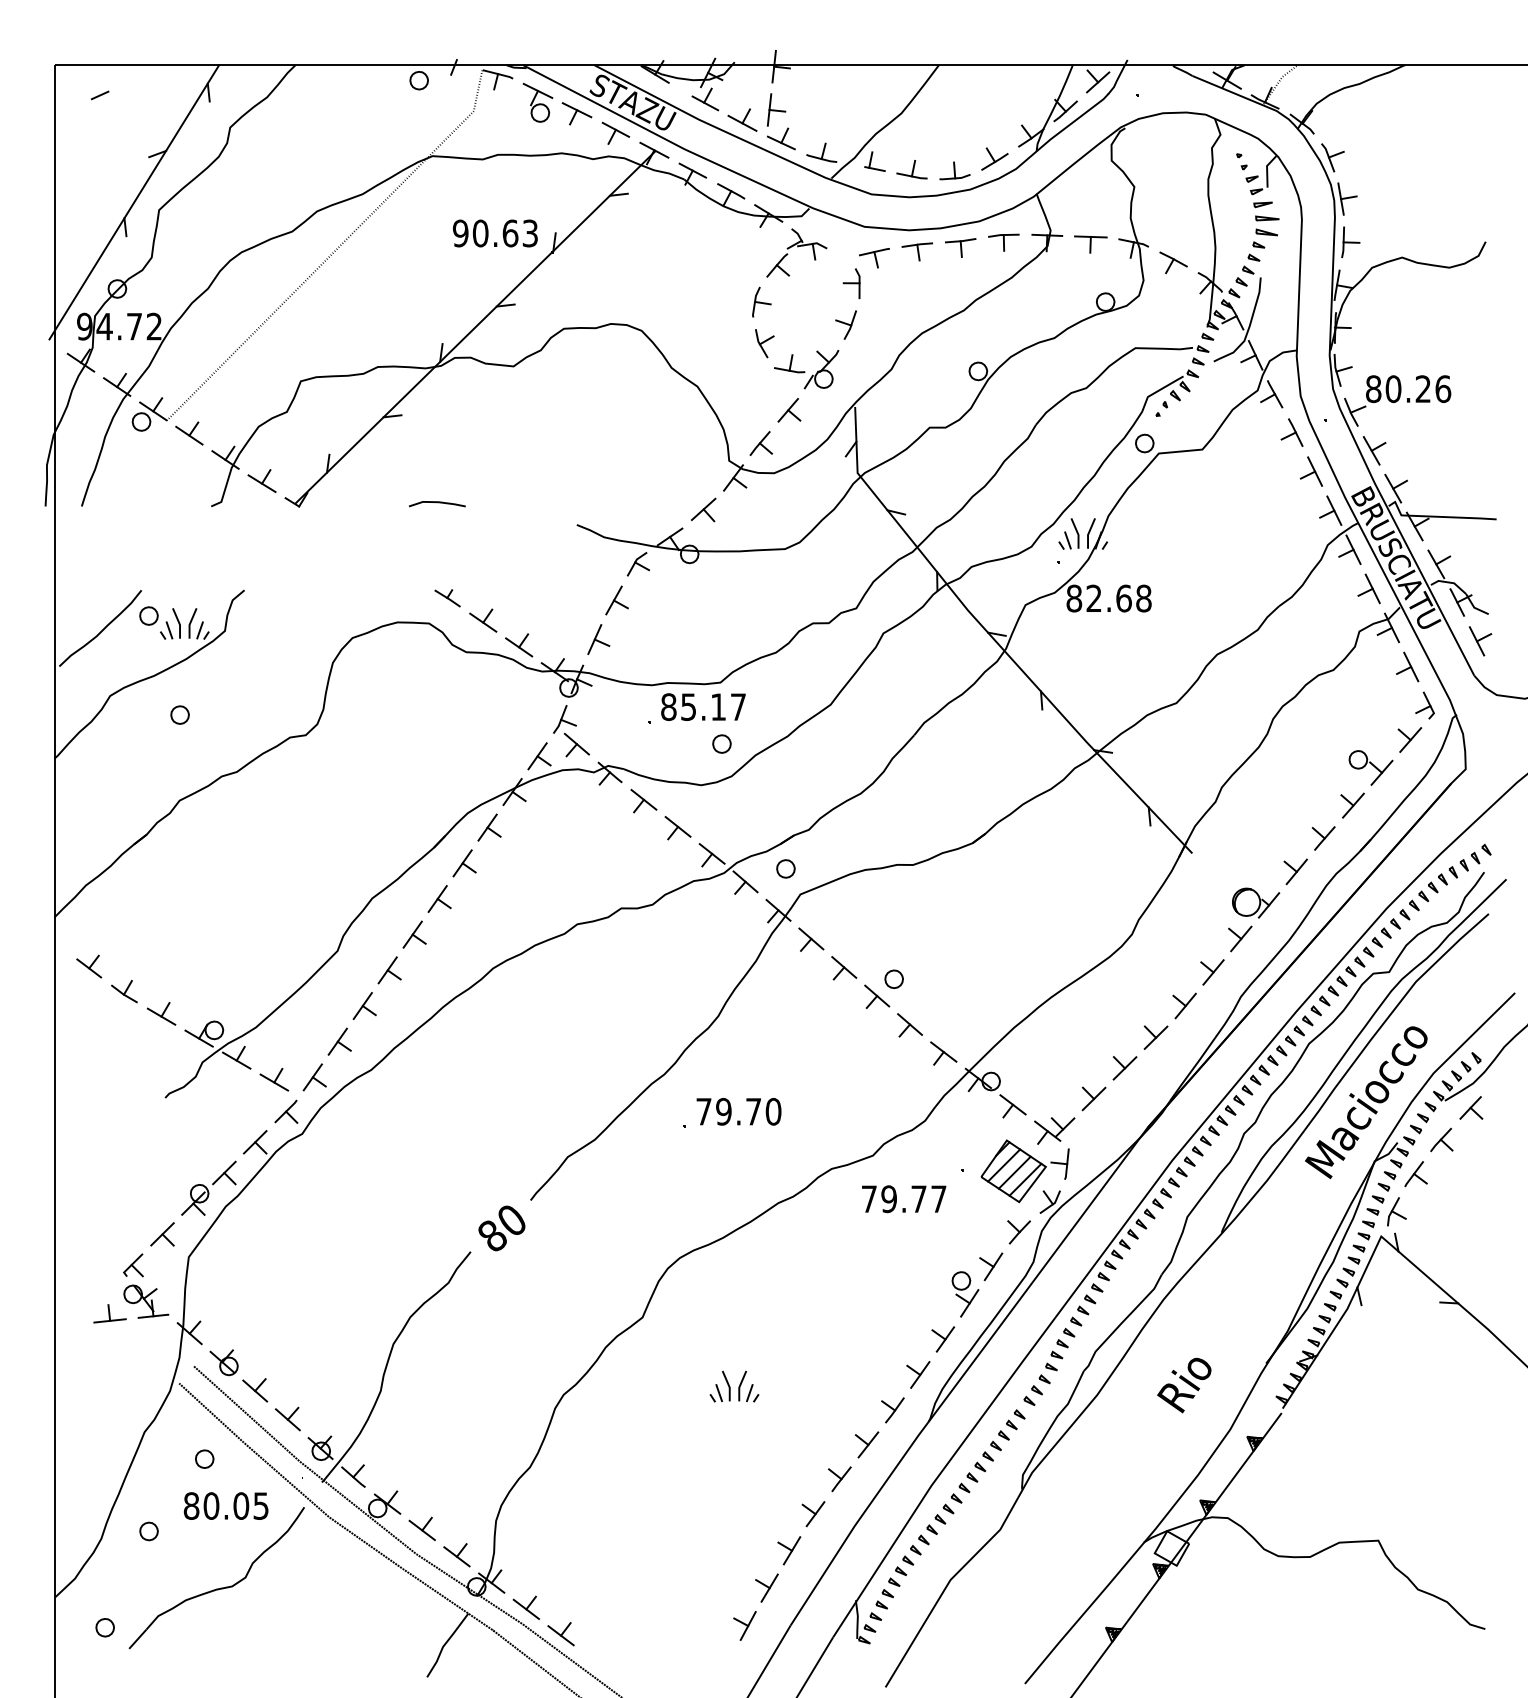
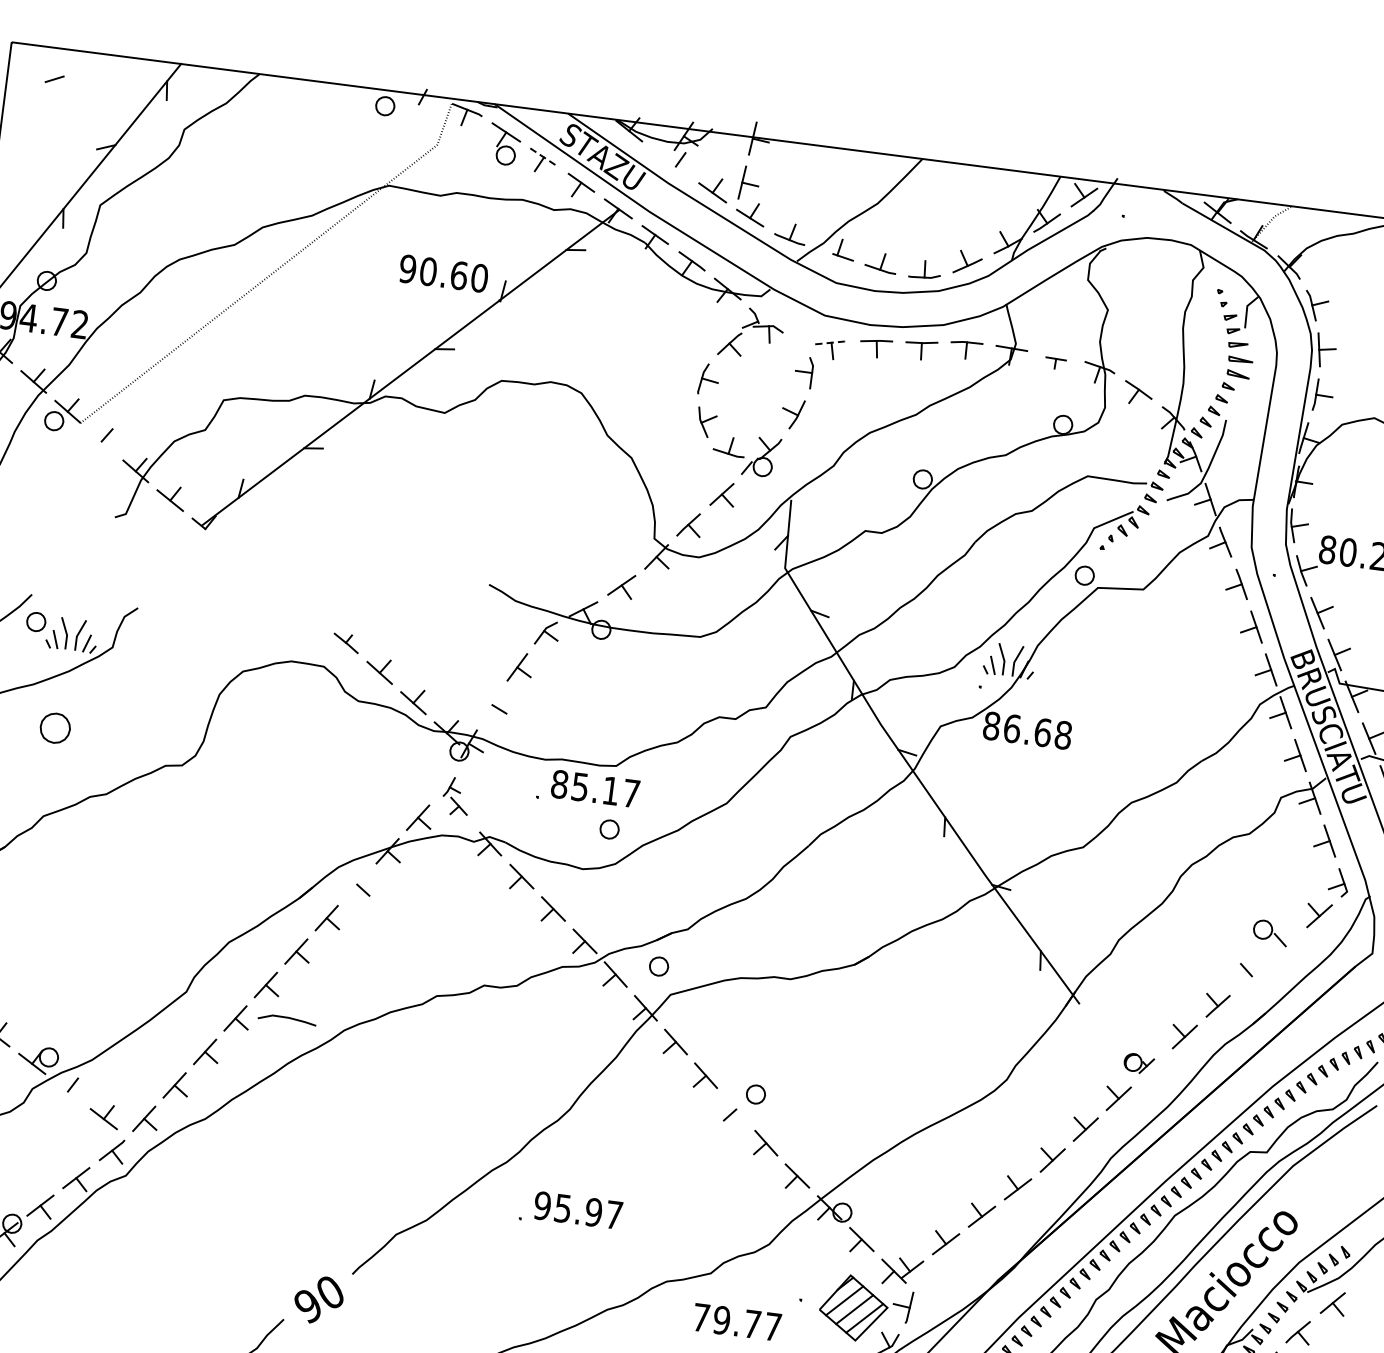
line: (705, 103) -> (677, 167), removed
line: (577, 110) -> (544, 157), solid -> dashed
text: (530, 233) -> (479, 278), 90.63 -> 90.60
part: (1090, 244) -> (1055, 363), size x0.6
line: (875, 251) -> (832, 342), solid -> dashed
line: (189, 435) -> (101, 441), removed
line: (437, 503) -> (287, 1019), moved
text: (1094, 598) -> (1012, 728), 82.68 -> 86.68
line: (594, 639) -> (492, 704), removed
part: (179, 714) -> (54, 727), size x1.6
part: (571, 731) -> (456, 796), size x0.7
line: (1381, 772) -> (1285, 945), removed
line: (1353, 805) -> (1252, 976), removed
line: (487, 827) -> (357, 884), removed
part: (1256, 902) -> (1139, 1063), size x0.6
line: (877, 995) -> (736, 1109), removed
line: (236, 1060) -> (67, 1091), removed
text: (738, 1111) -> (578, 1210), 79.70 -> 95.97
text: (492, 1236) -> (308, 1306), 80 -> 90

